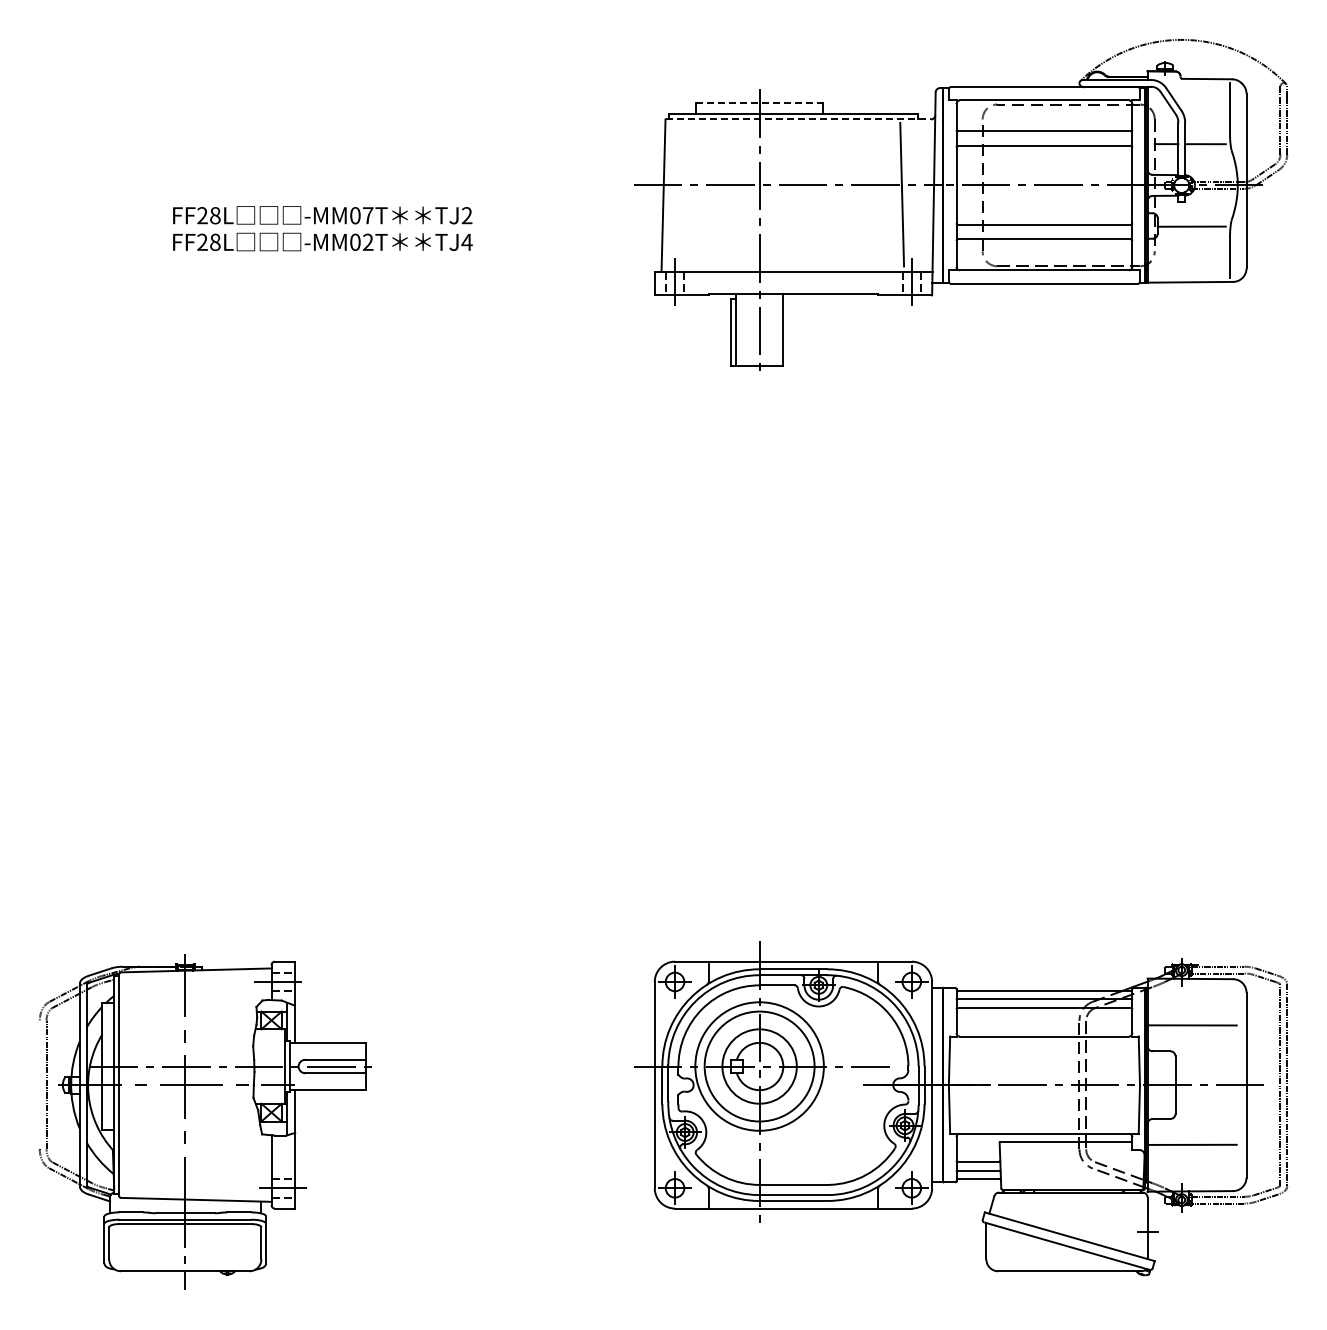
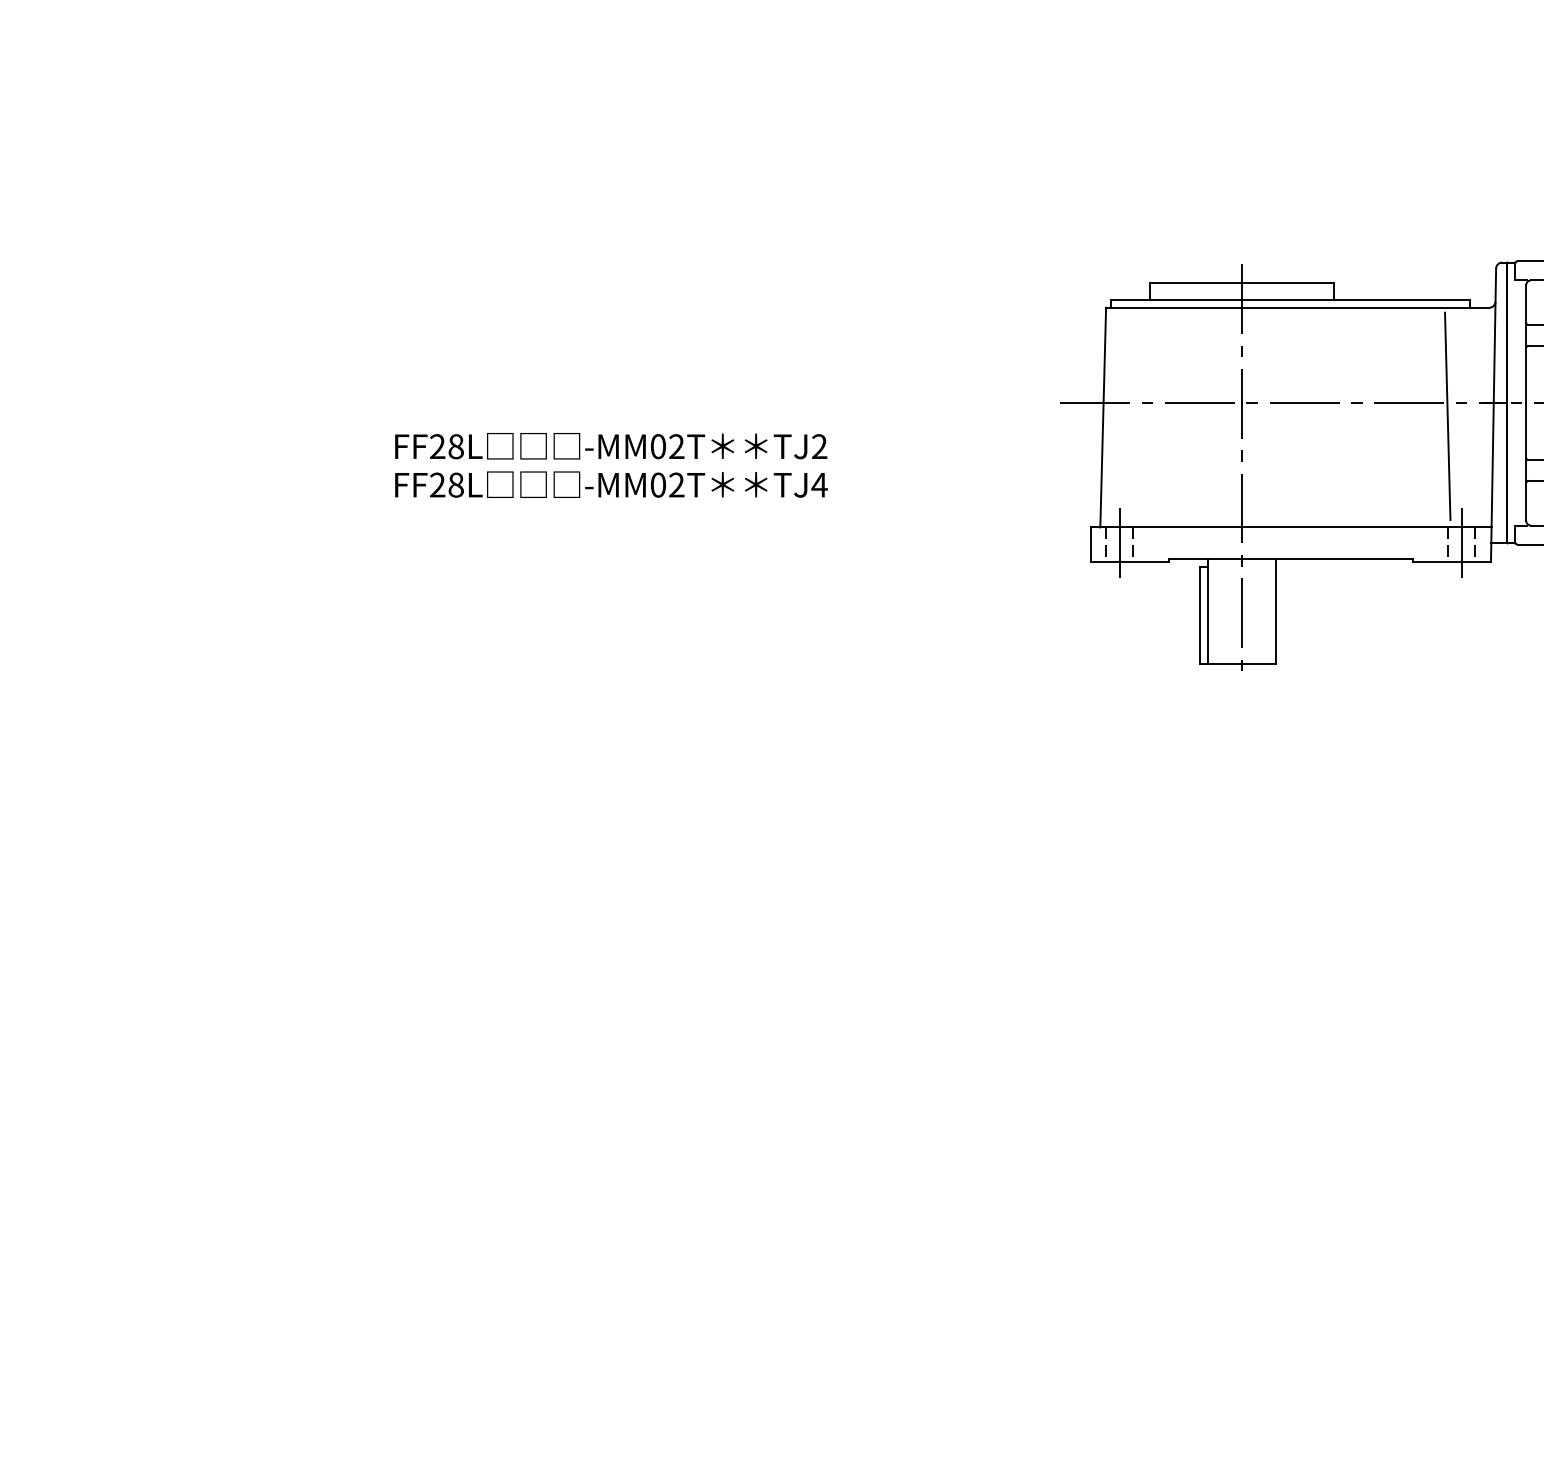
line: (760, 102) -> (1243, 283), dashed -> solid
line: (798, 119) -> (1298, 307), dashed -> solid
text: (367, 215) -> (675, 446), -MM07T -> -MM02T

